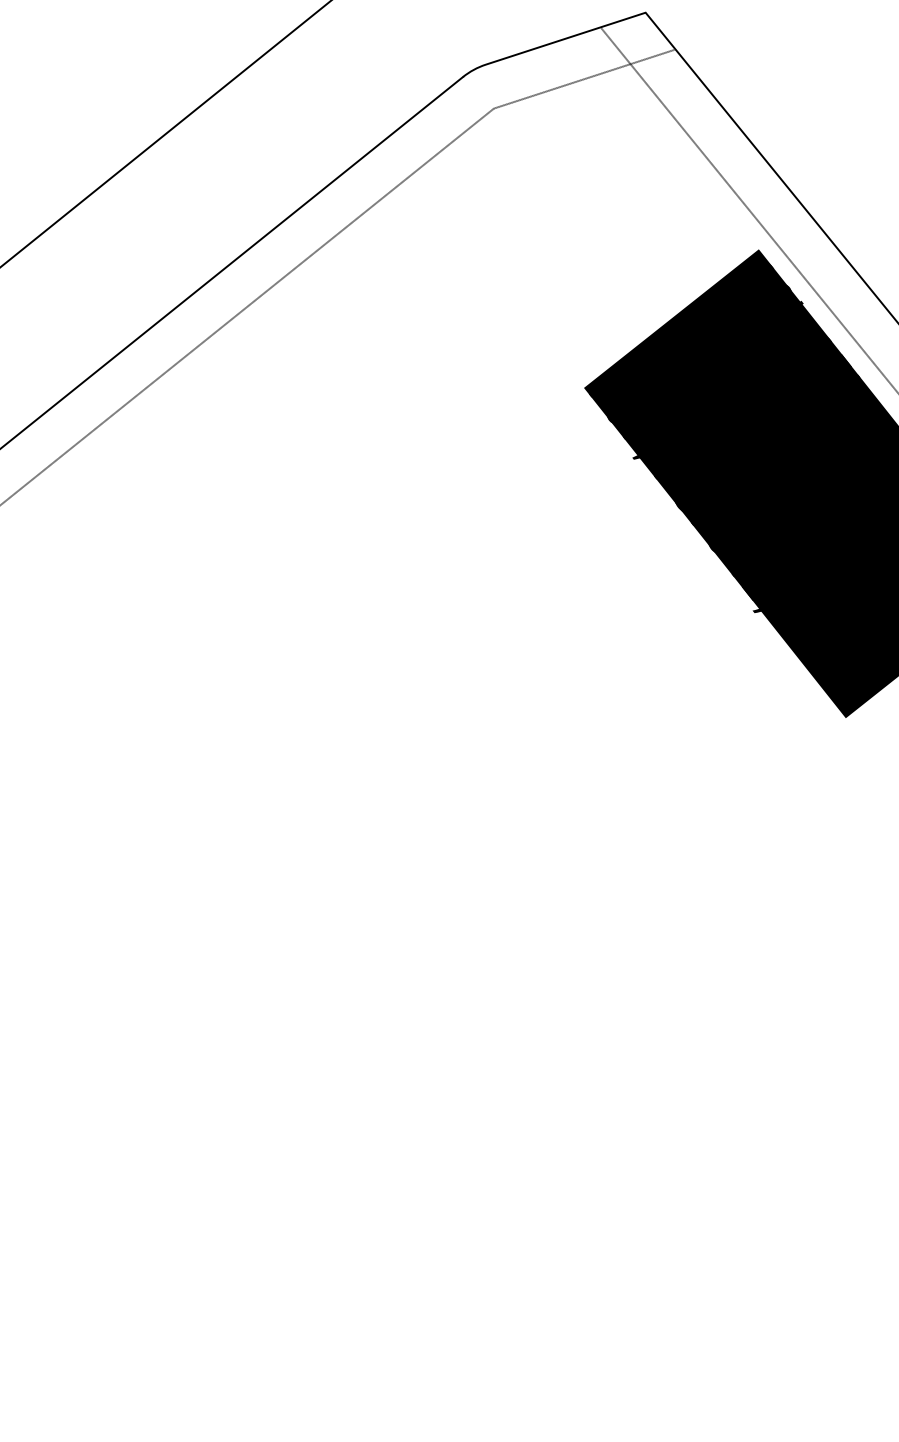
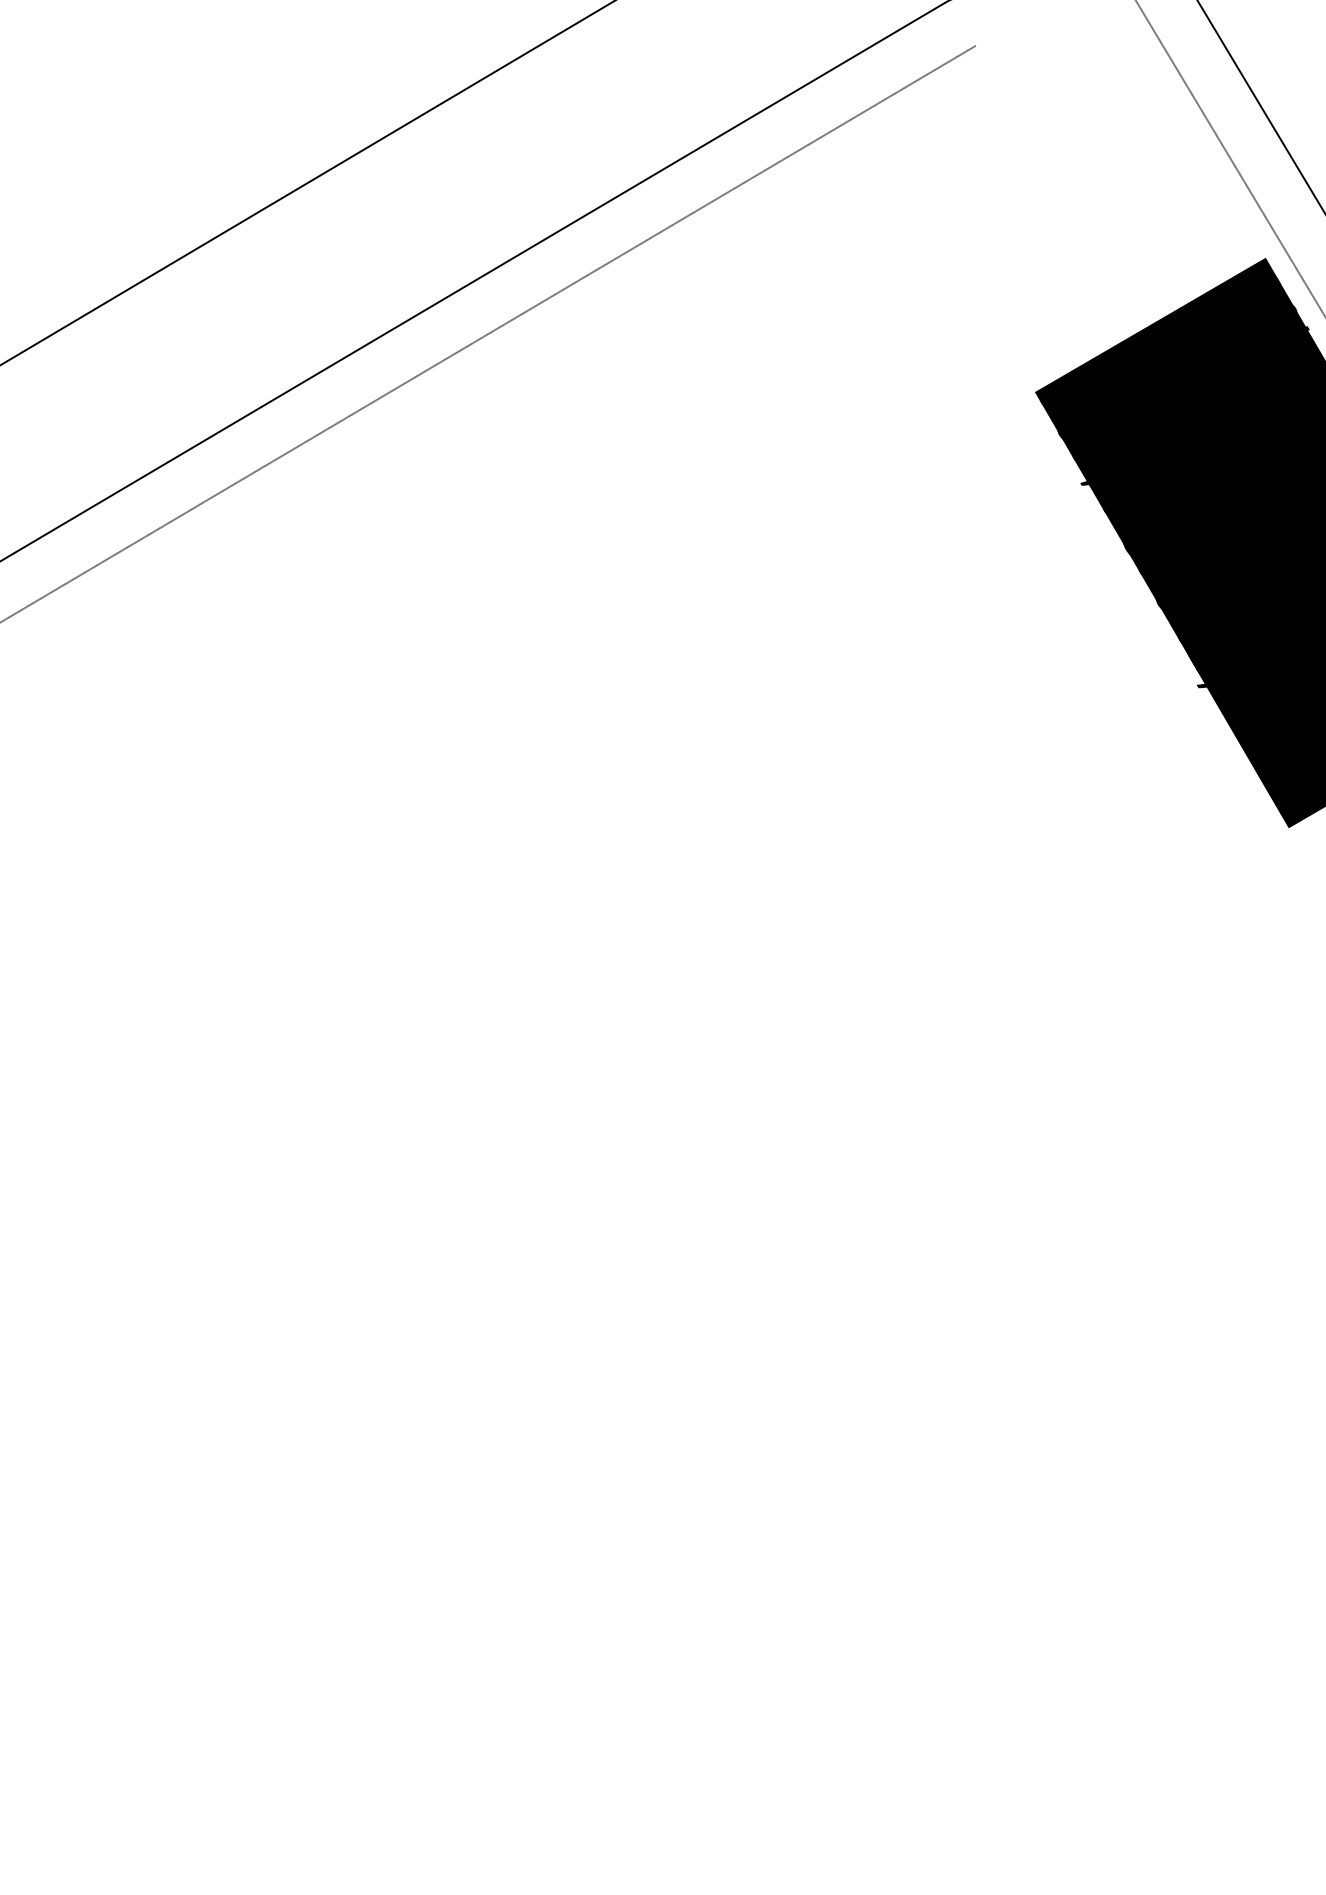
line: (583, 78) -> (1087, 25), removed

